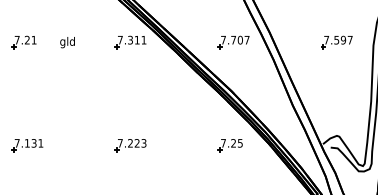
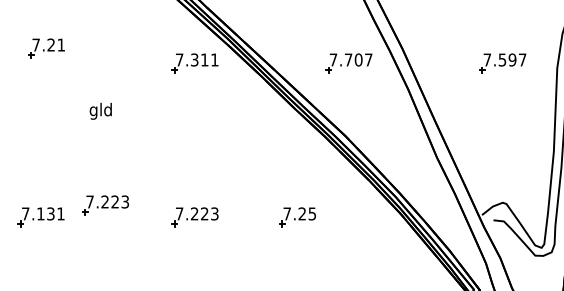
part: (23, 42) -> (45, 48), moved
text: (67, 42) -> (100, 111), moved
part: (70, 137) -> (105, 205), added
part: (229, 145) -> (296, 217), moved

